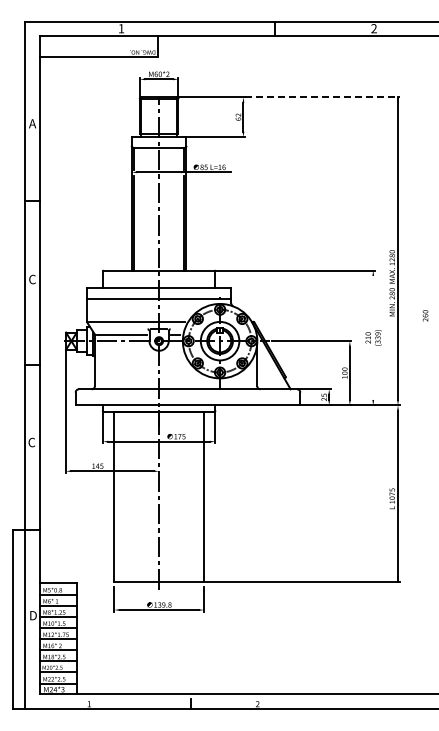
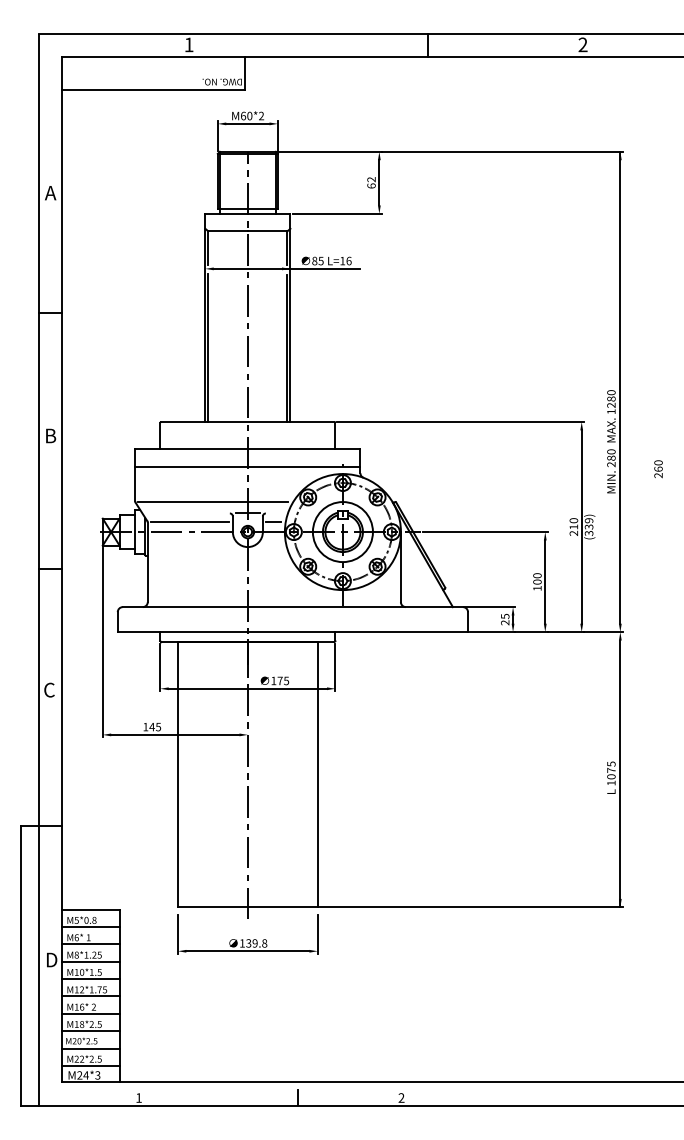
line: (322, 97) -> (502, 152), dashed -> solid
text: (32, 279) -> (50, 435), C -> B
text: (425, 315) -> (658, 468), moved
line: (373, 337) -> (582, 526), added

